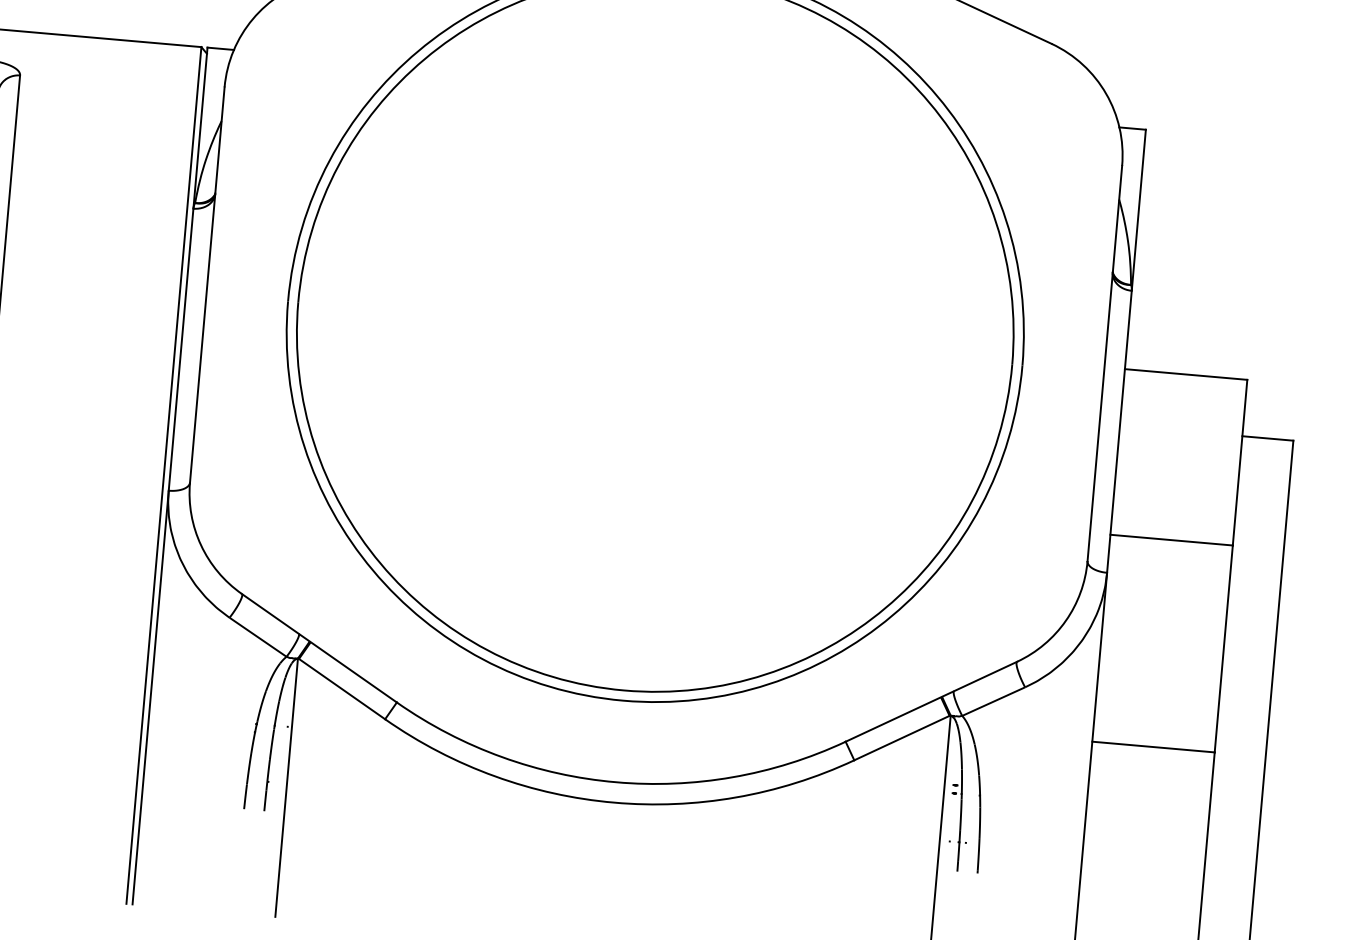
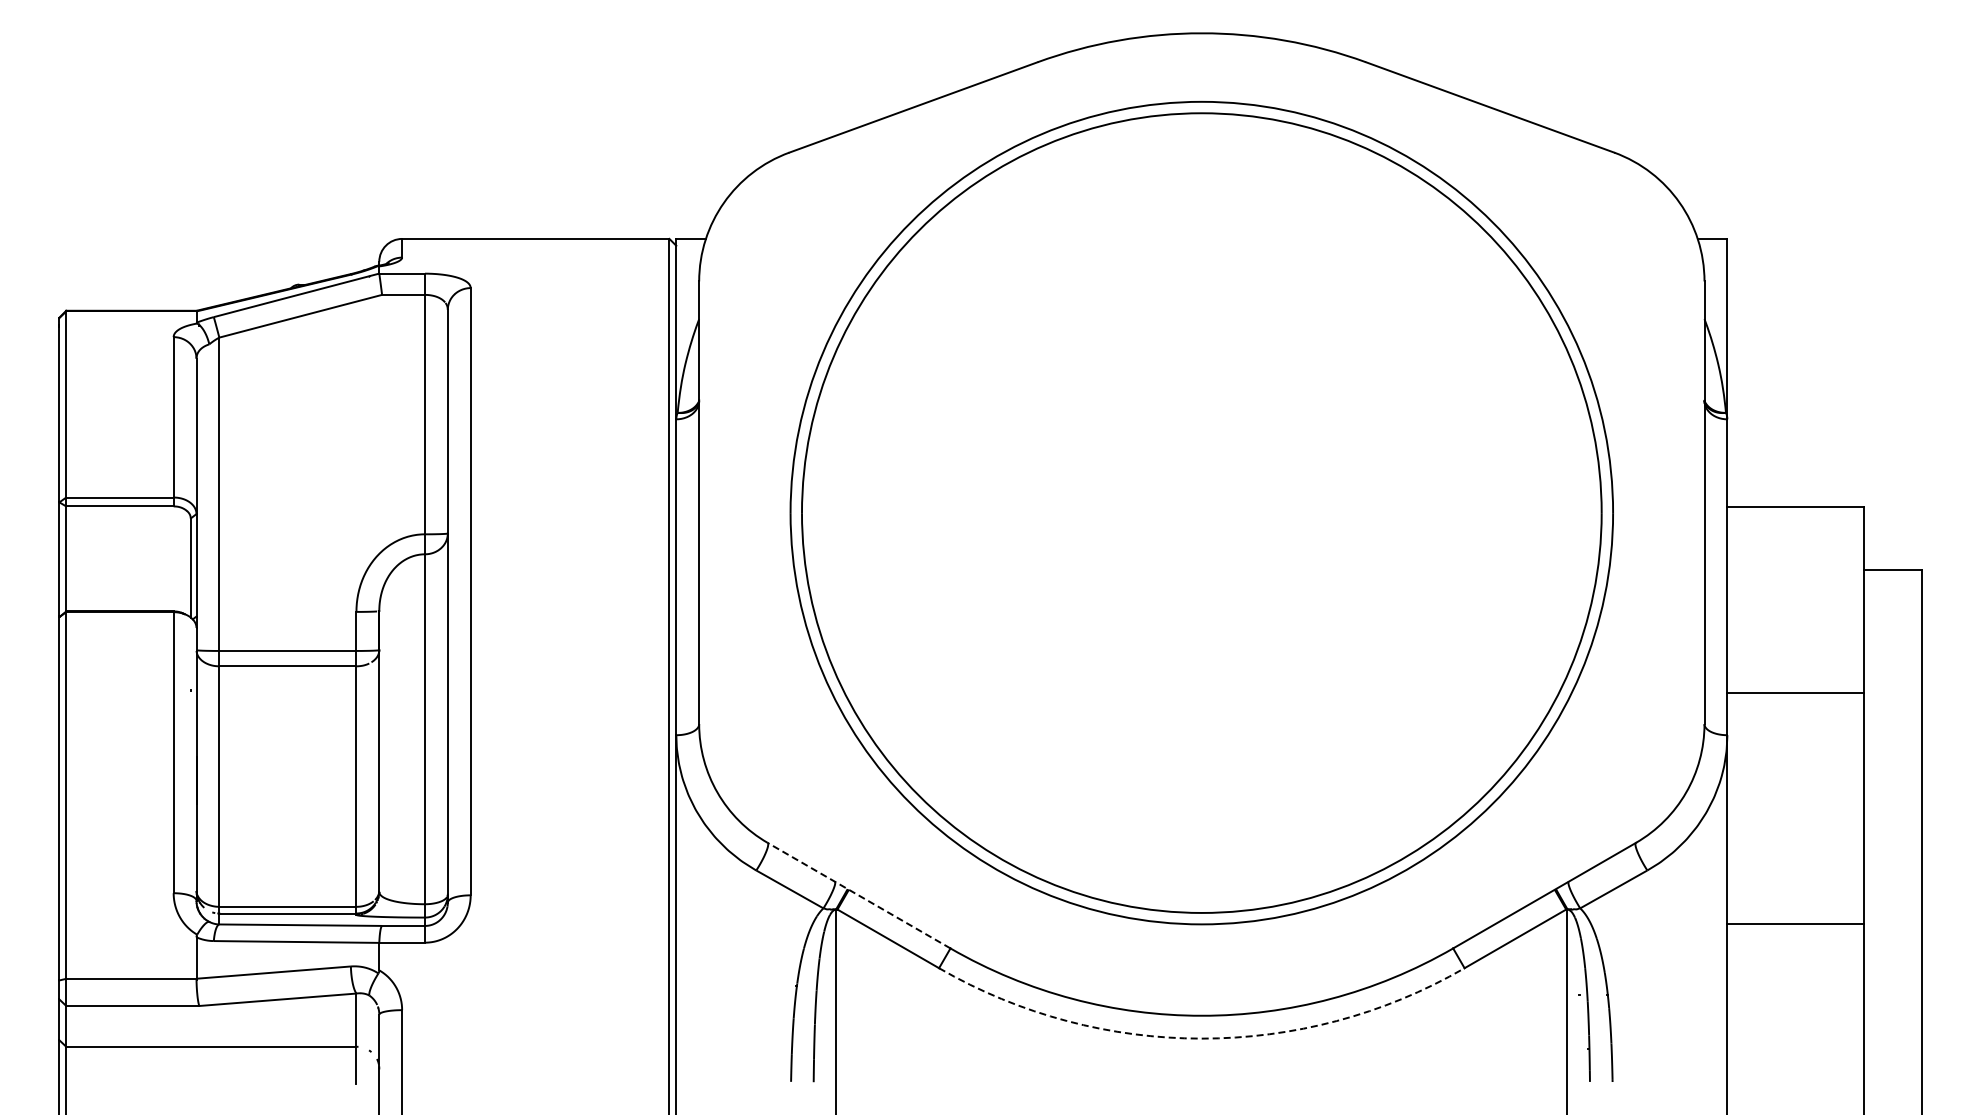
line: (319, 648) -> (859, 895), solid -> dashed
arc: (613, 802) -> (1201, 1038), solid -> dashed

